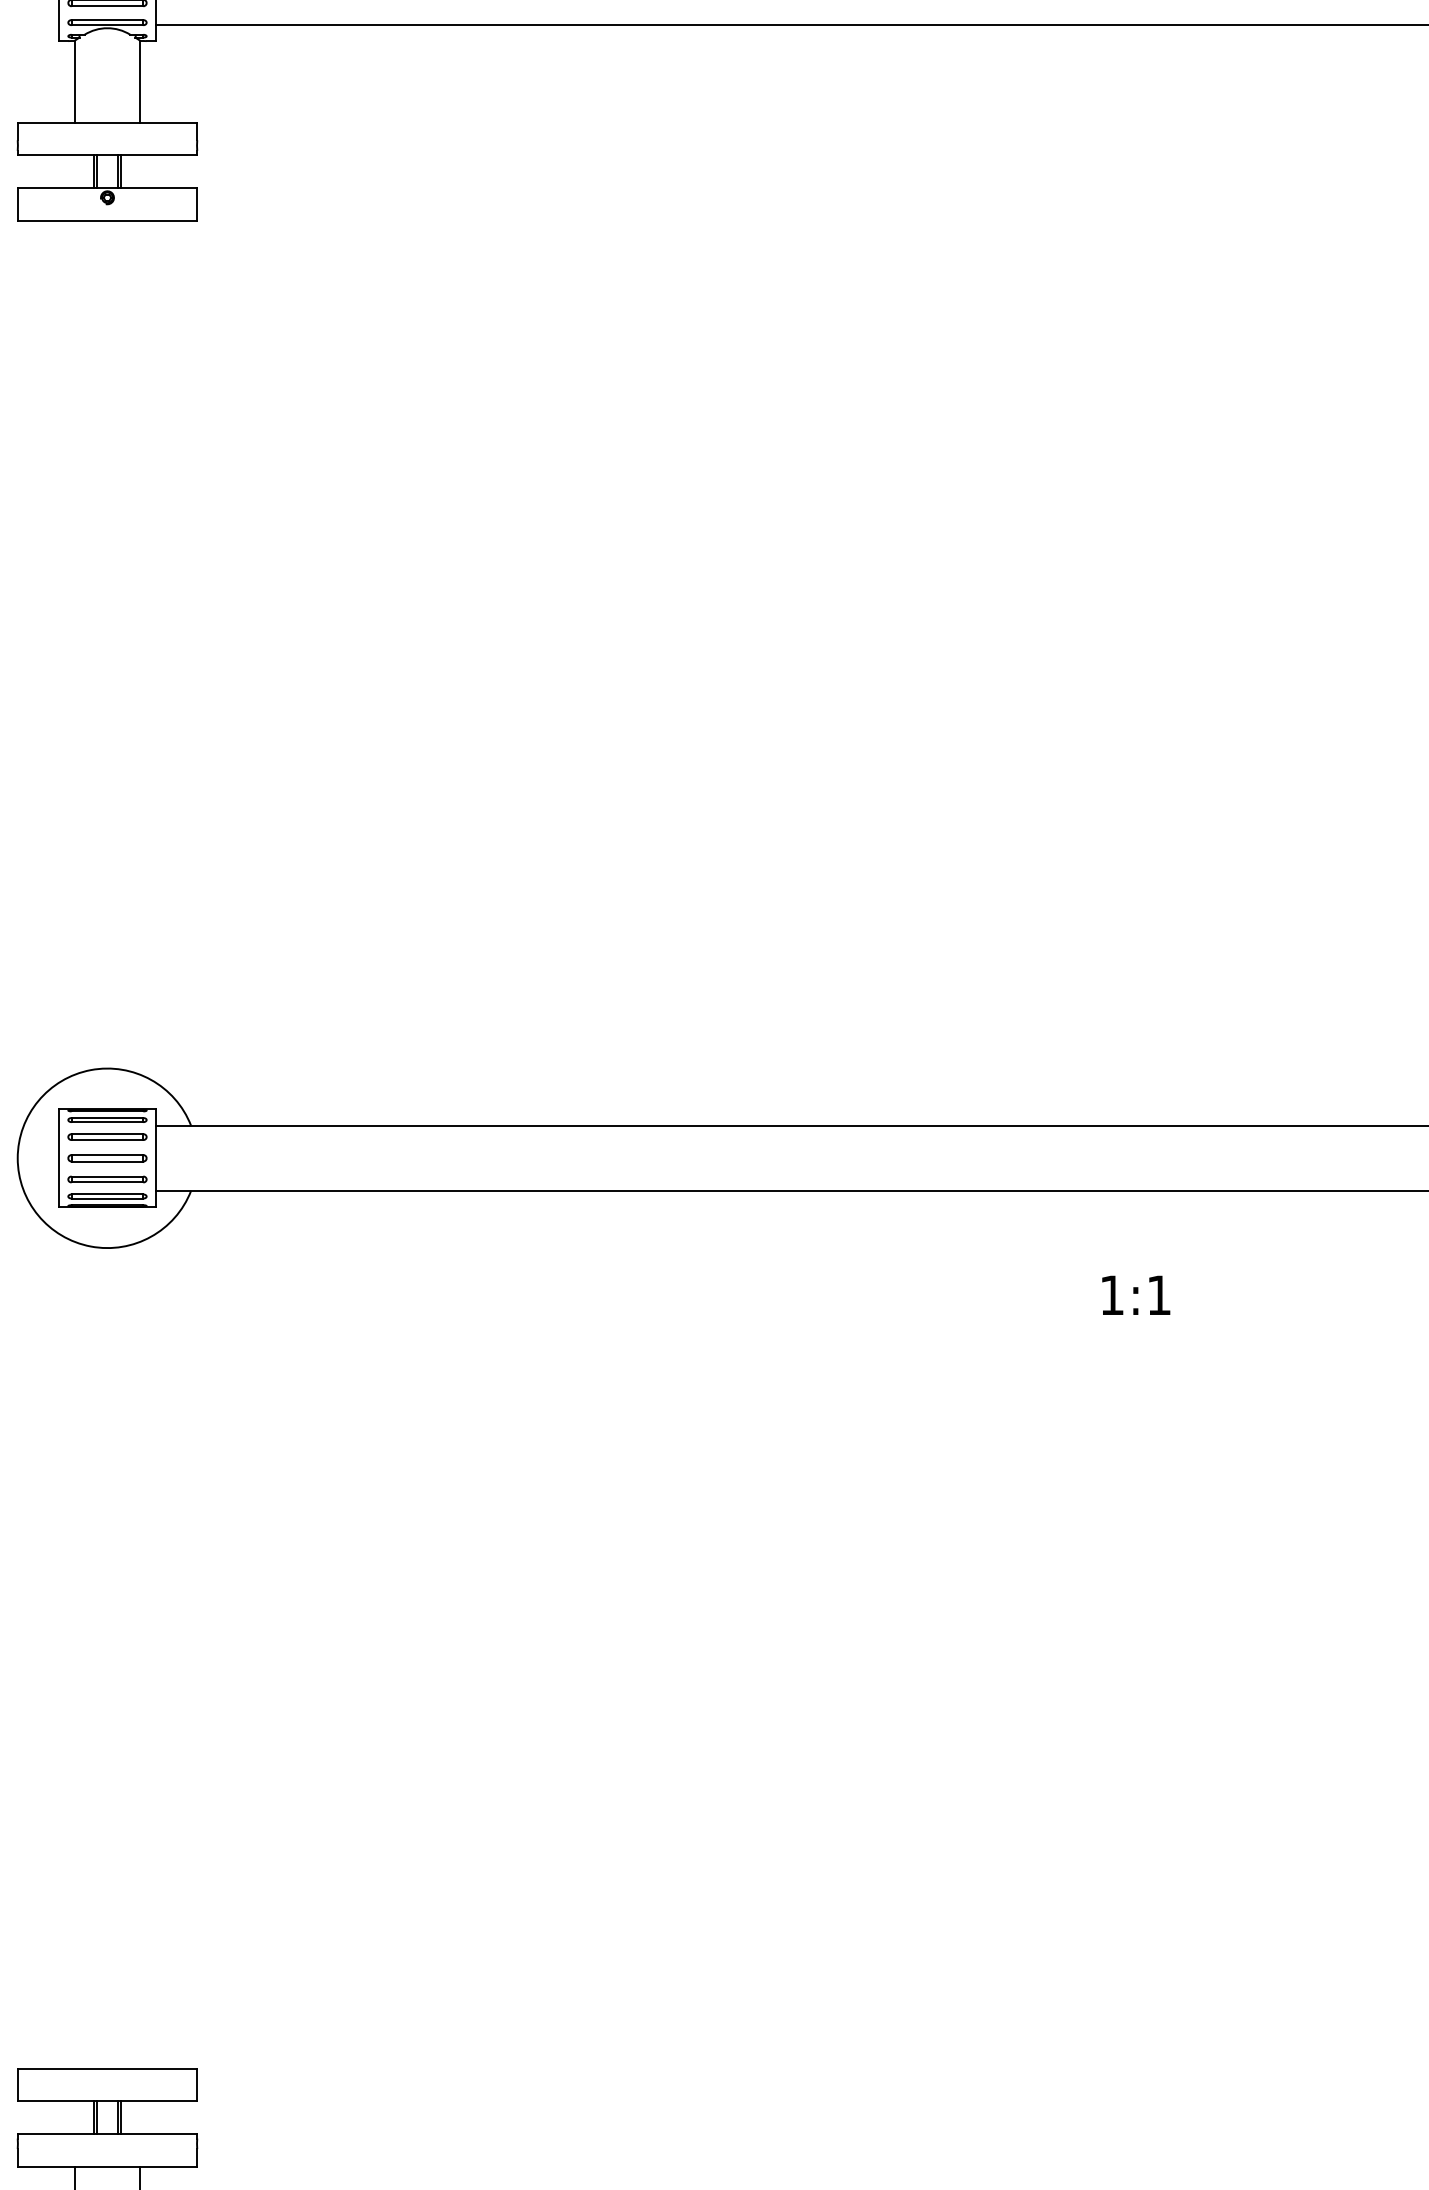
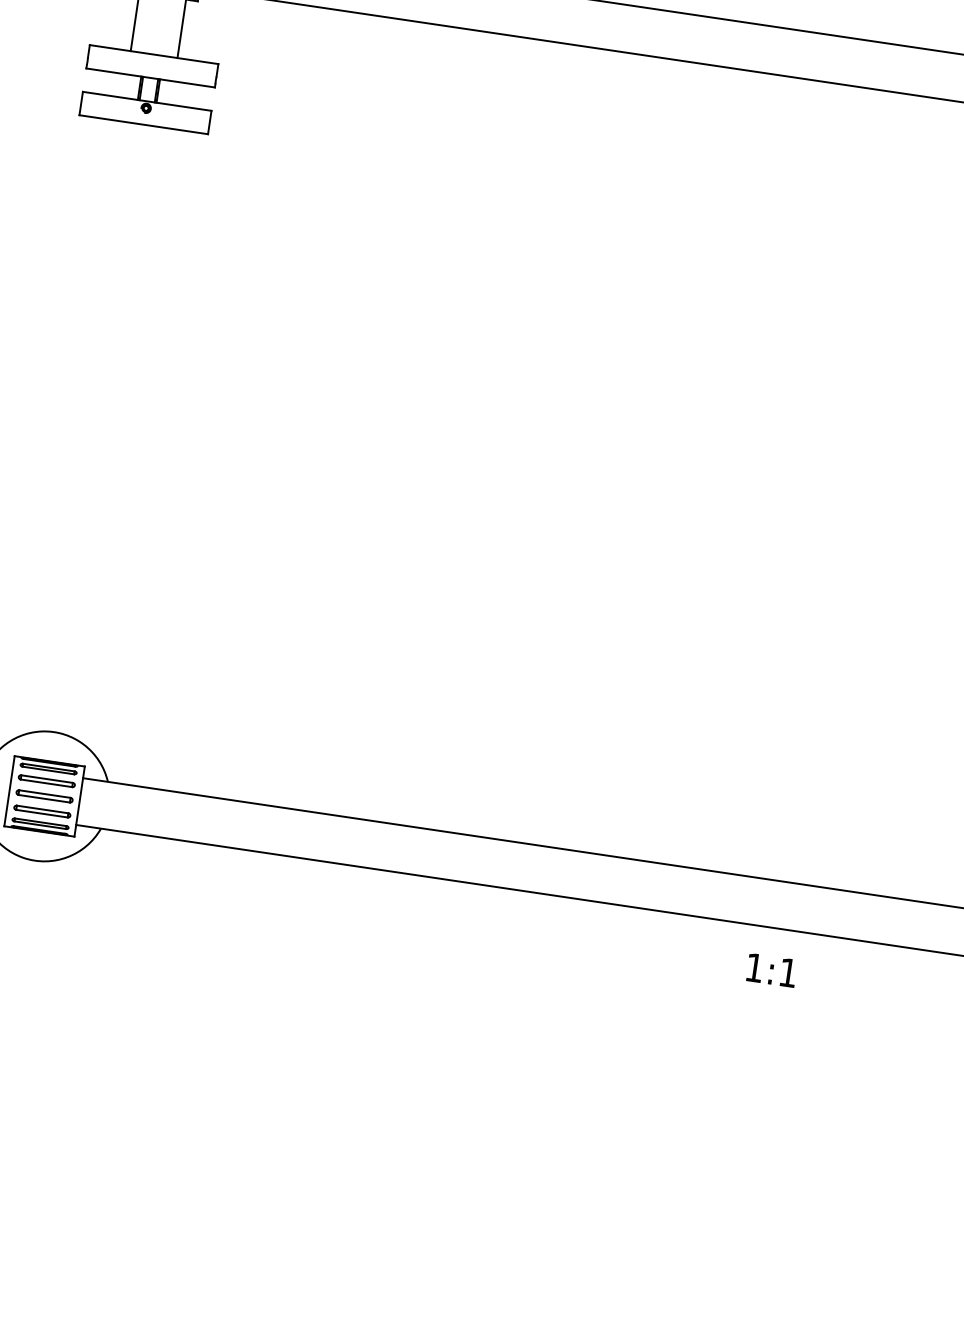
text: (1136, 1294) -> (772, 969), moved

